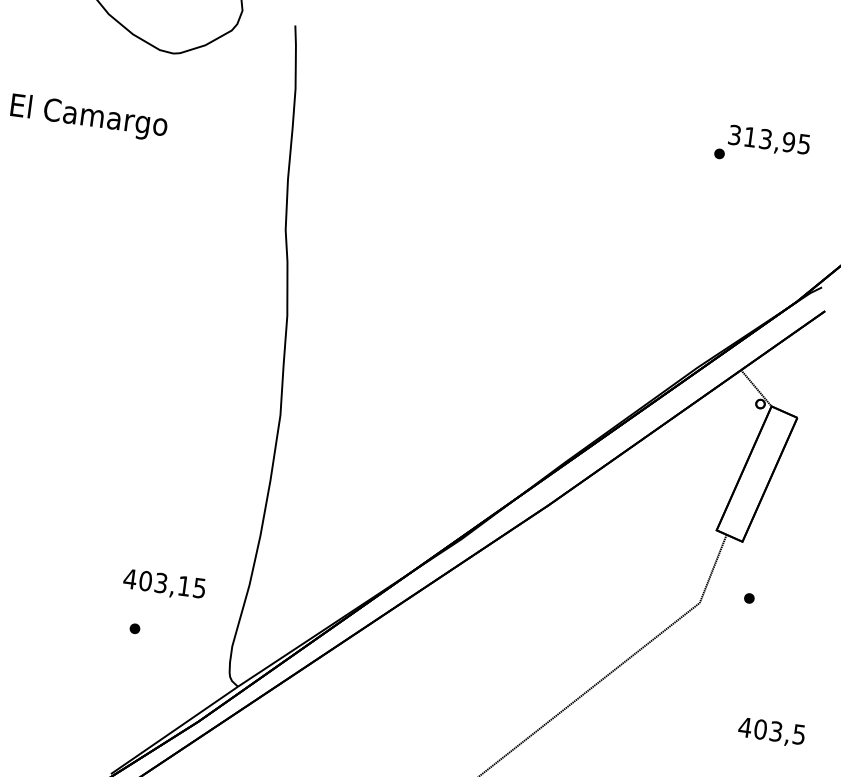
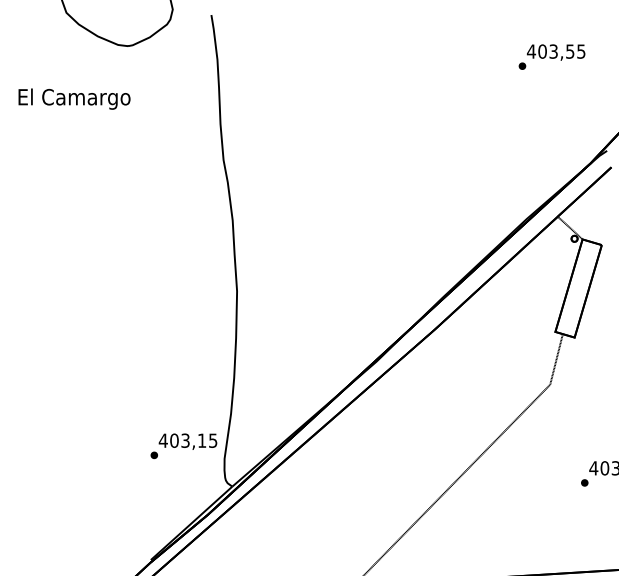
text: (761, 138) -> (550, 51), 313,95 -> 403,55
text: (163, 584) -> (187, 441), moved
part: (749, 597) -> (584, 482), moved

